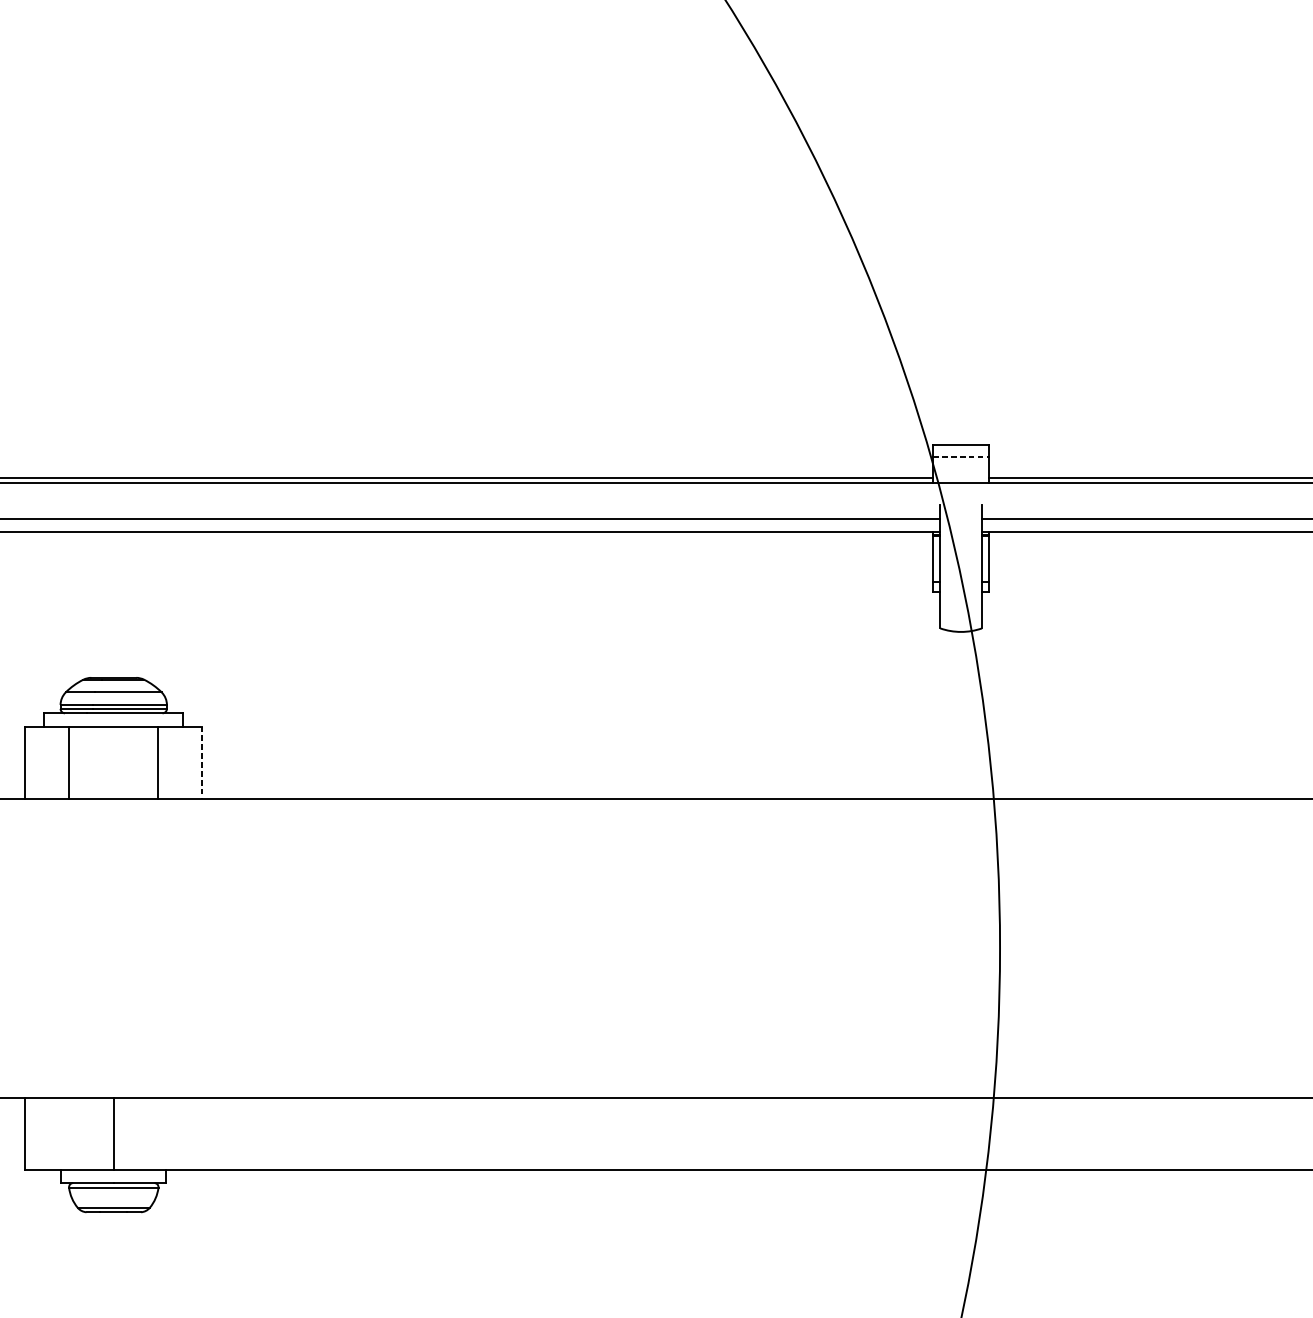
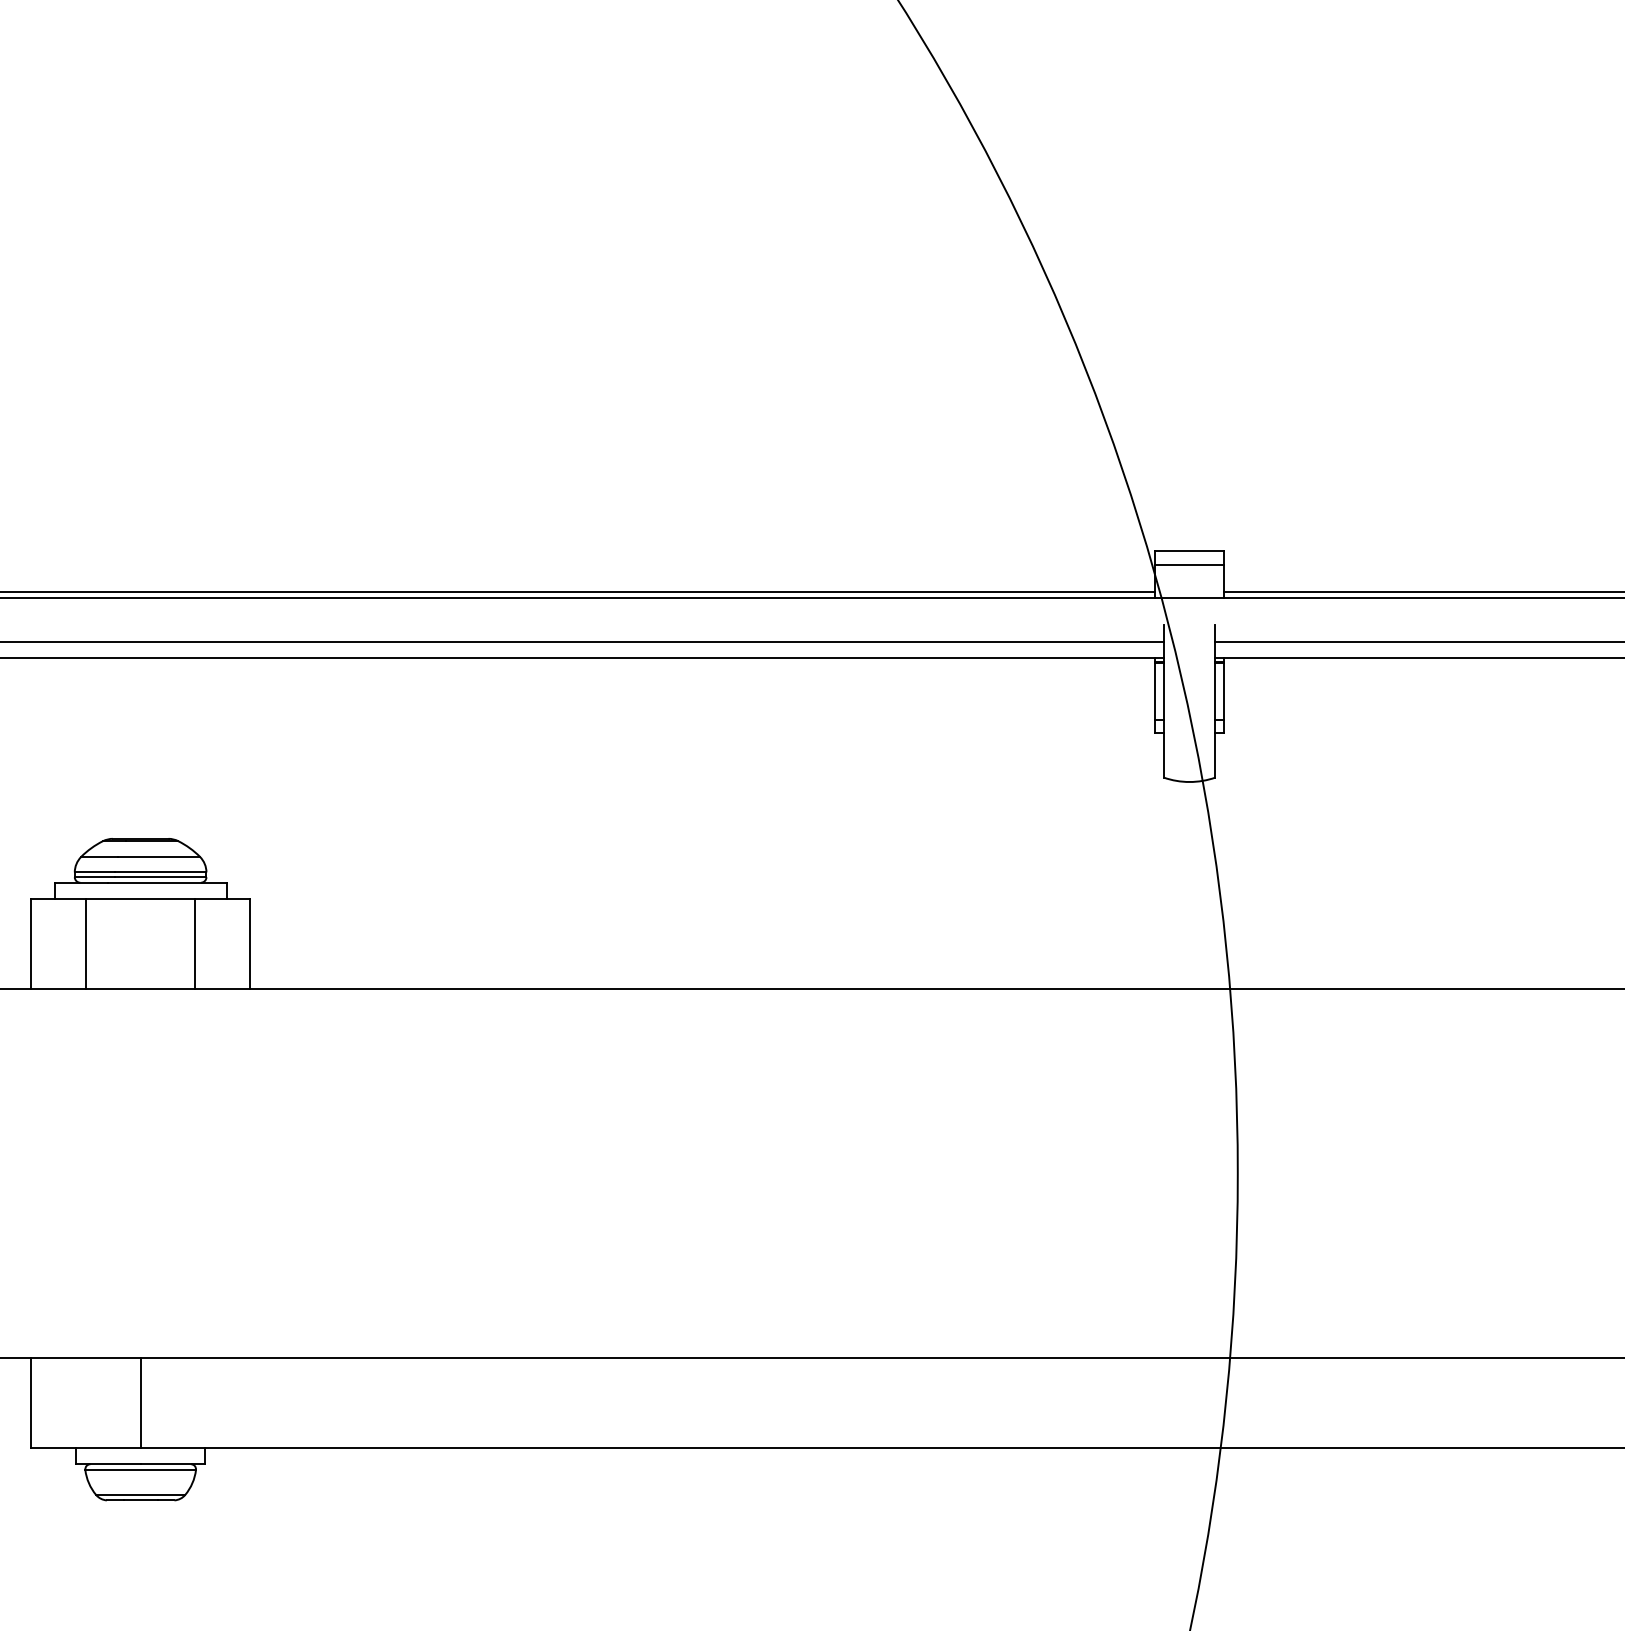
line: (961, 456) -> (1189, 564), dashed -> solid
line: (202, 762) -> (250, 943), dashed -> solid

